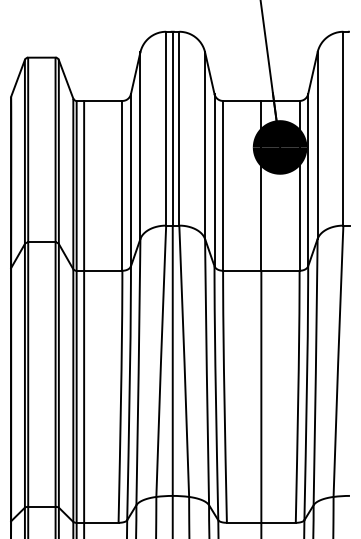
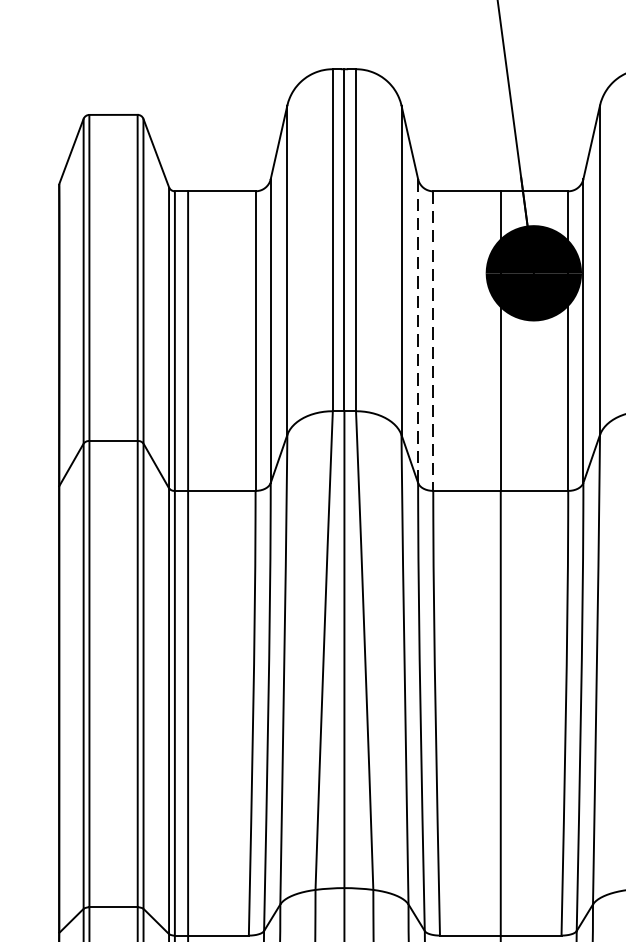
line: (214, 180) -> (418, 331), solid -> dashed
line: (223, 185) -> (433, 340), solid -> dashed

